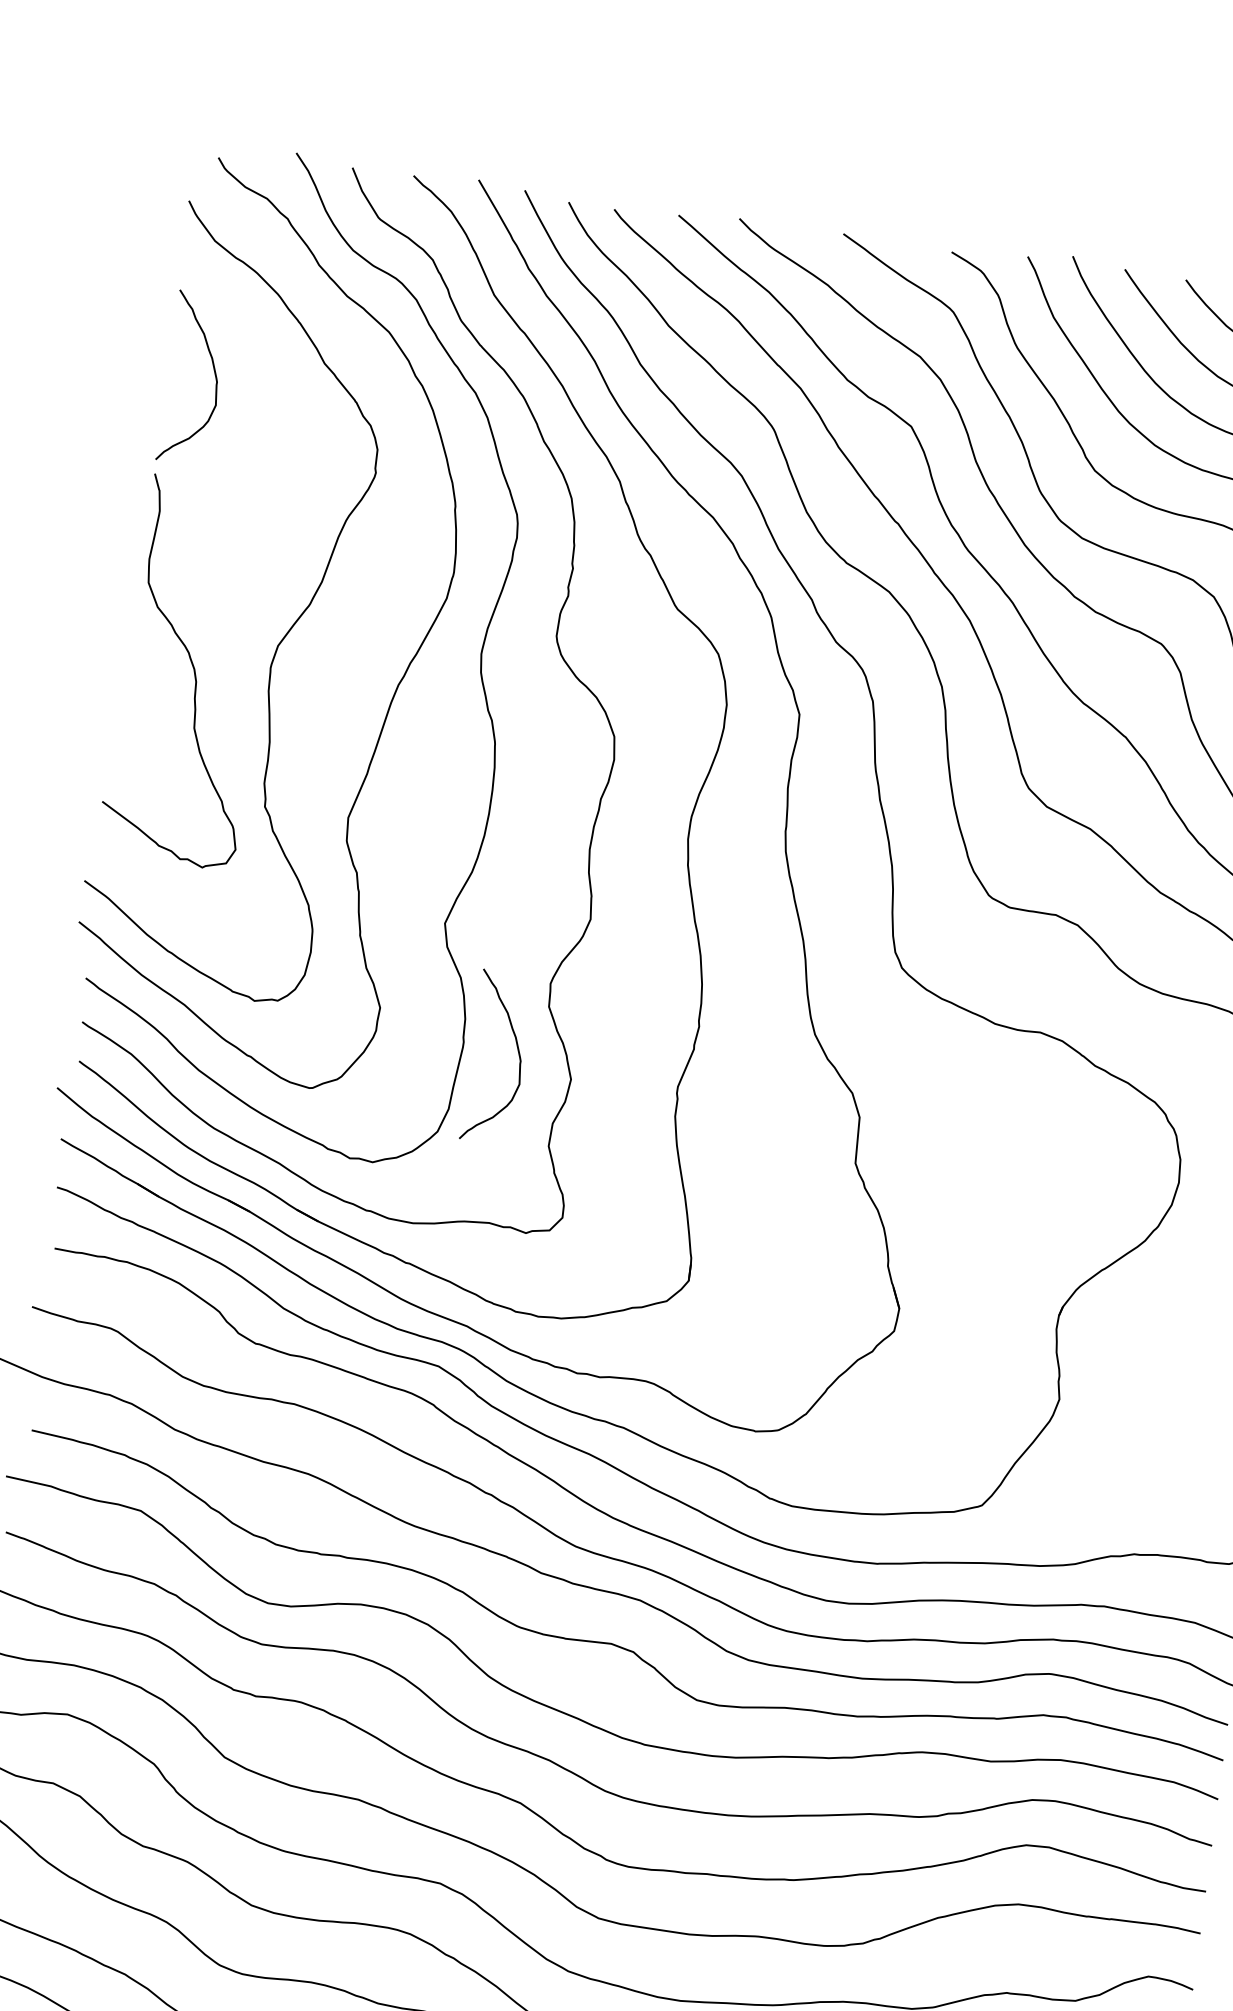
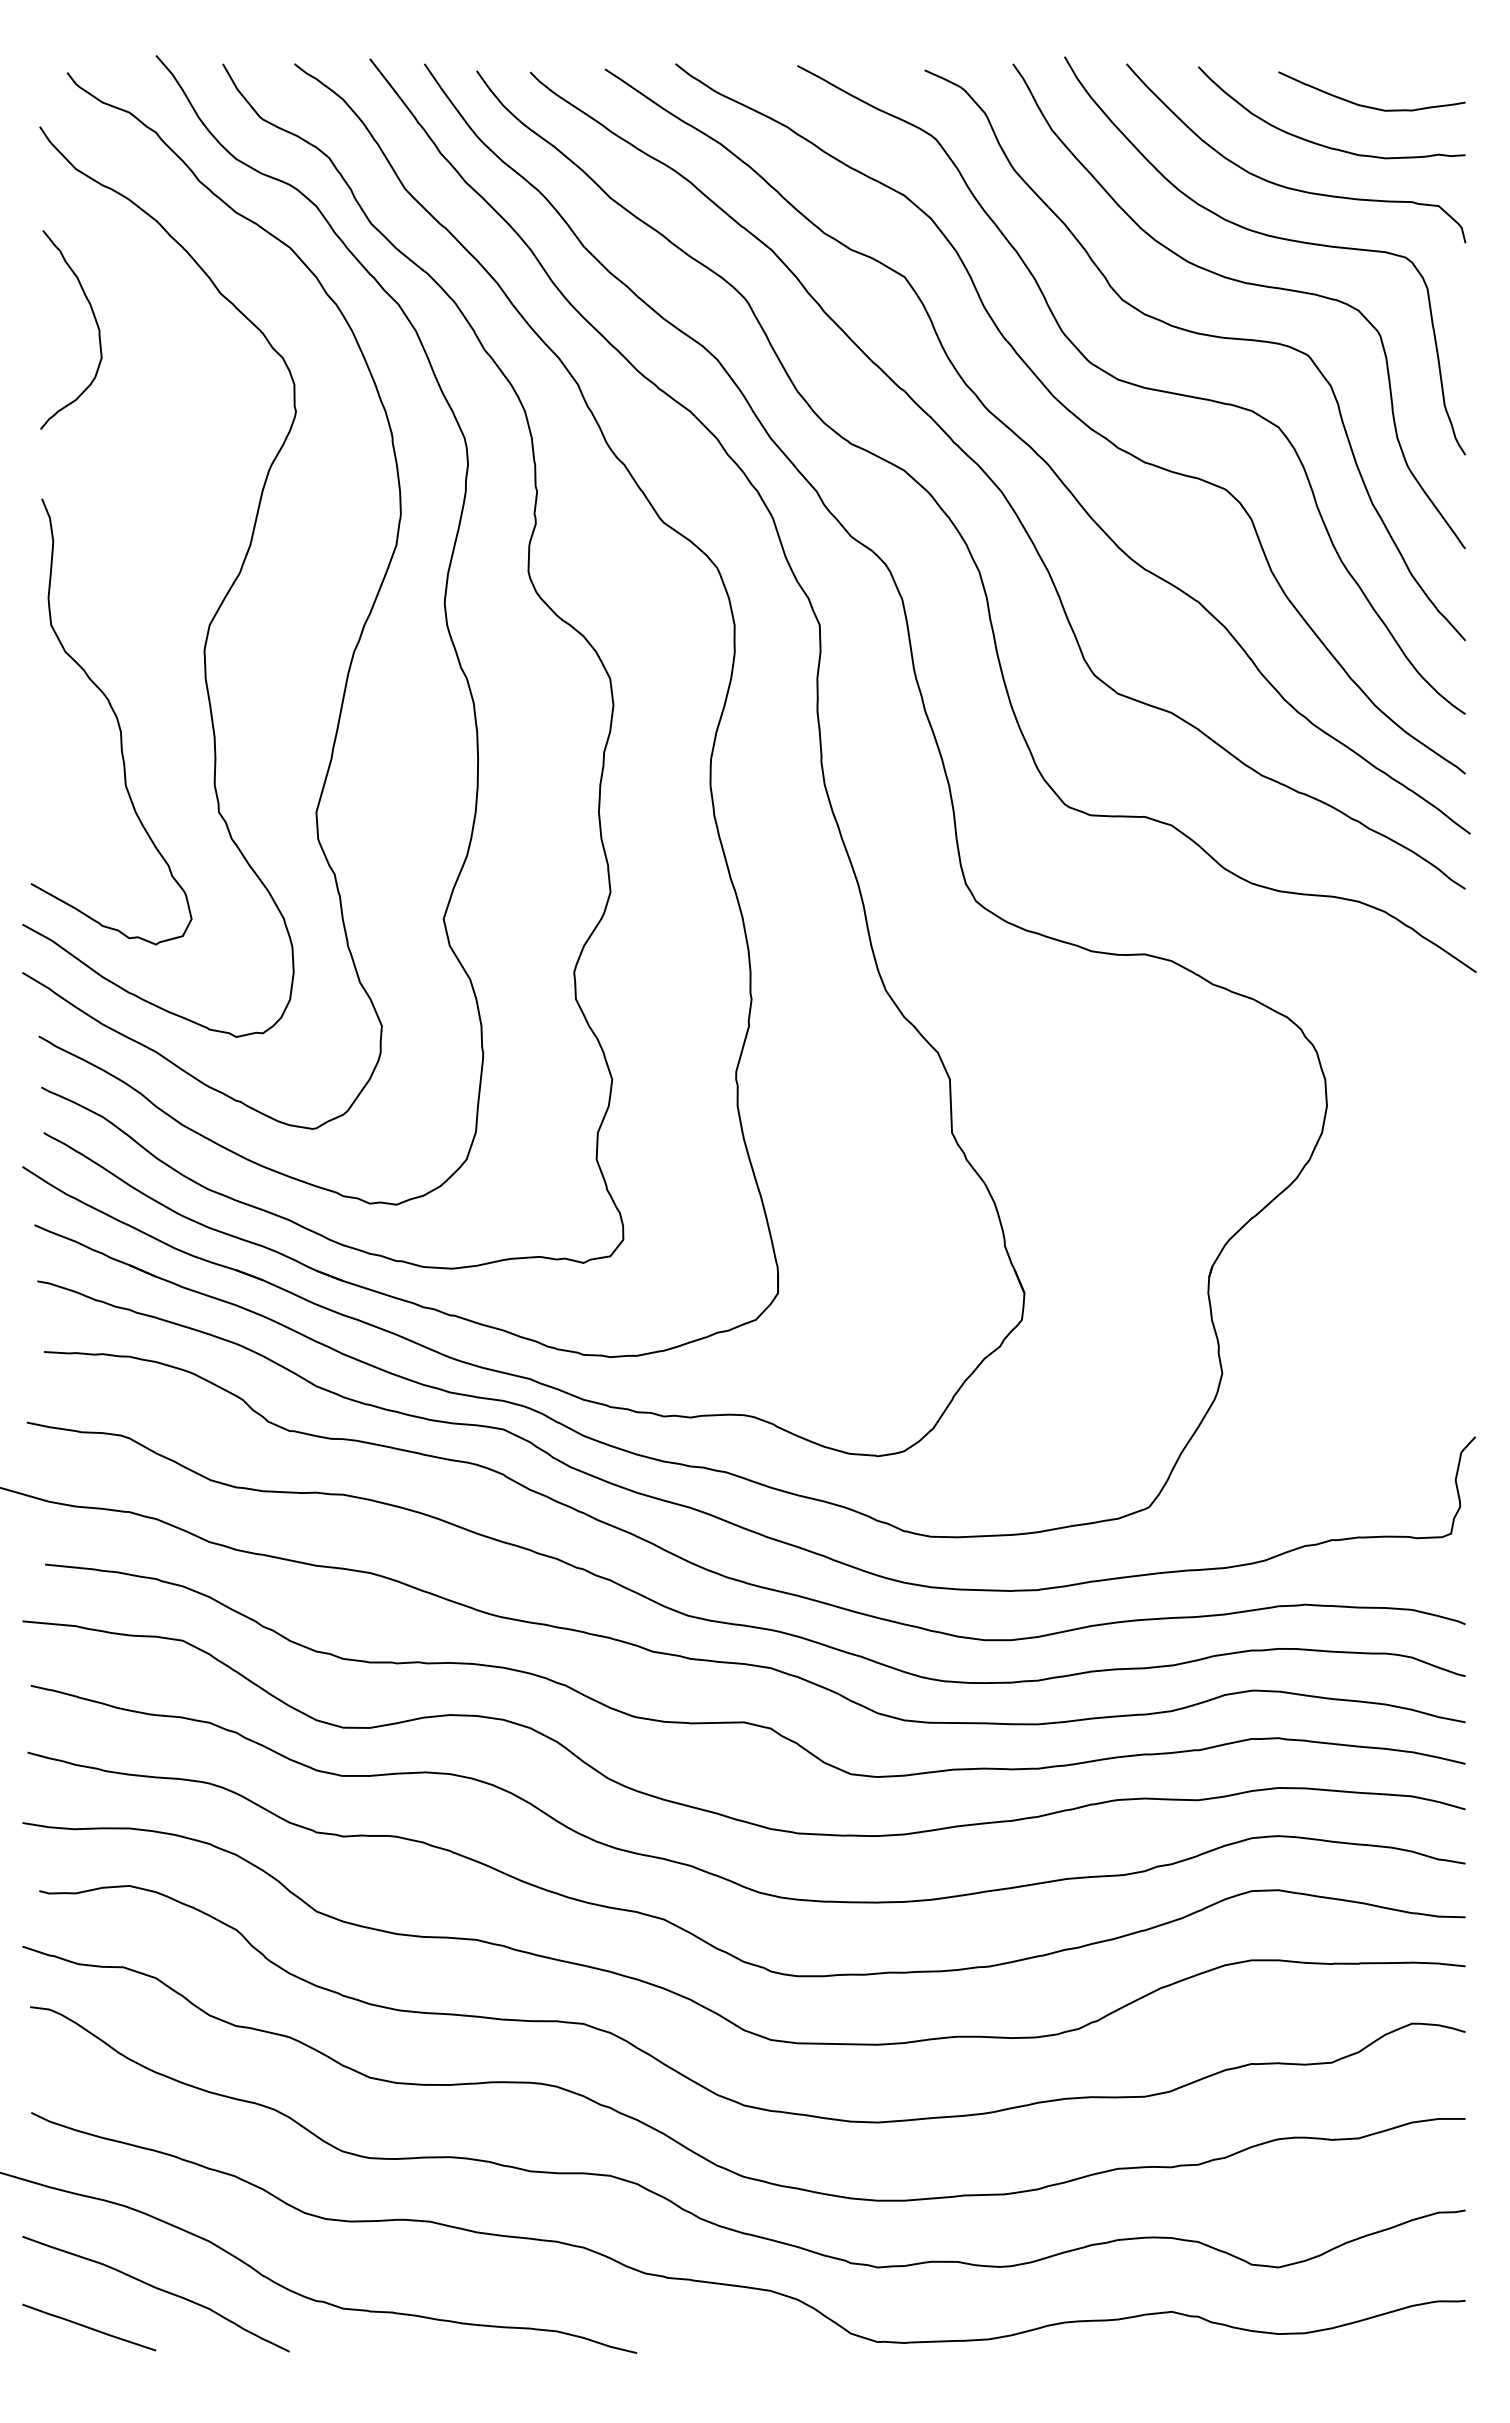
curve: (193, 671) -> (116, 720), moved
curve: (518, 1053) -> (547, 1057), removed

